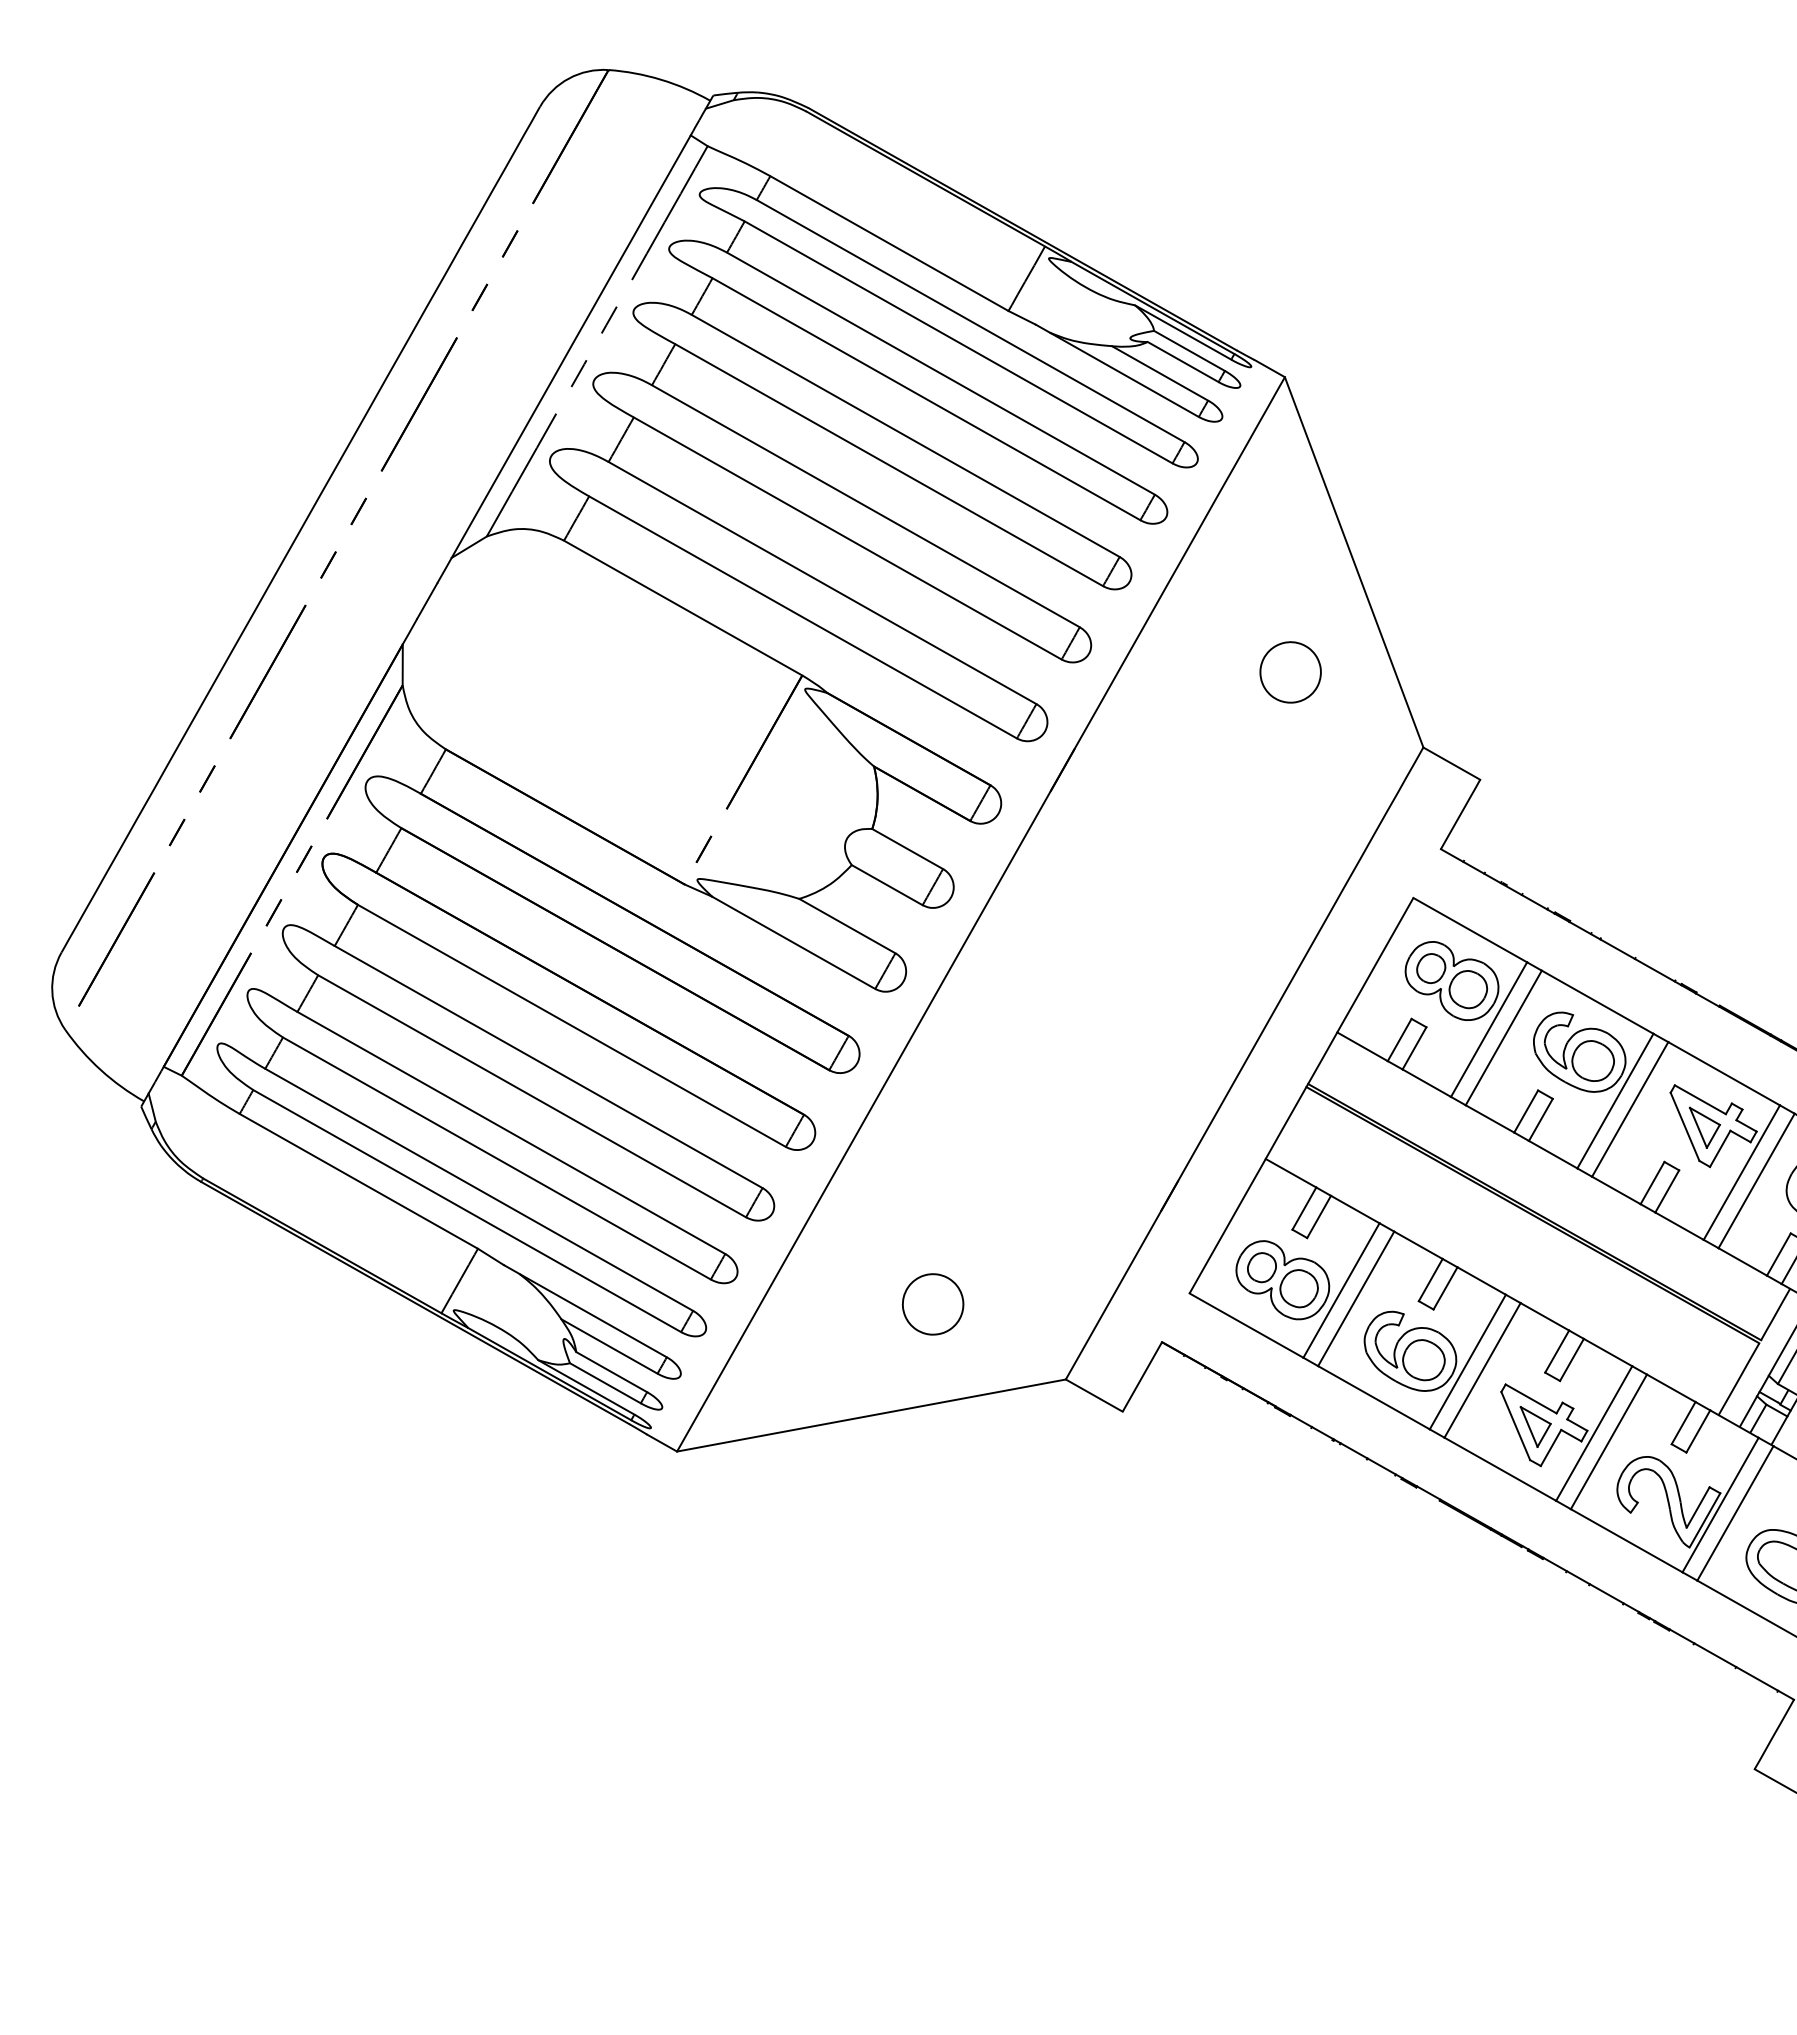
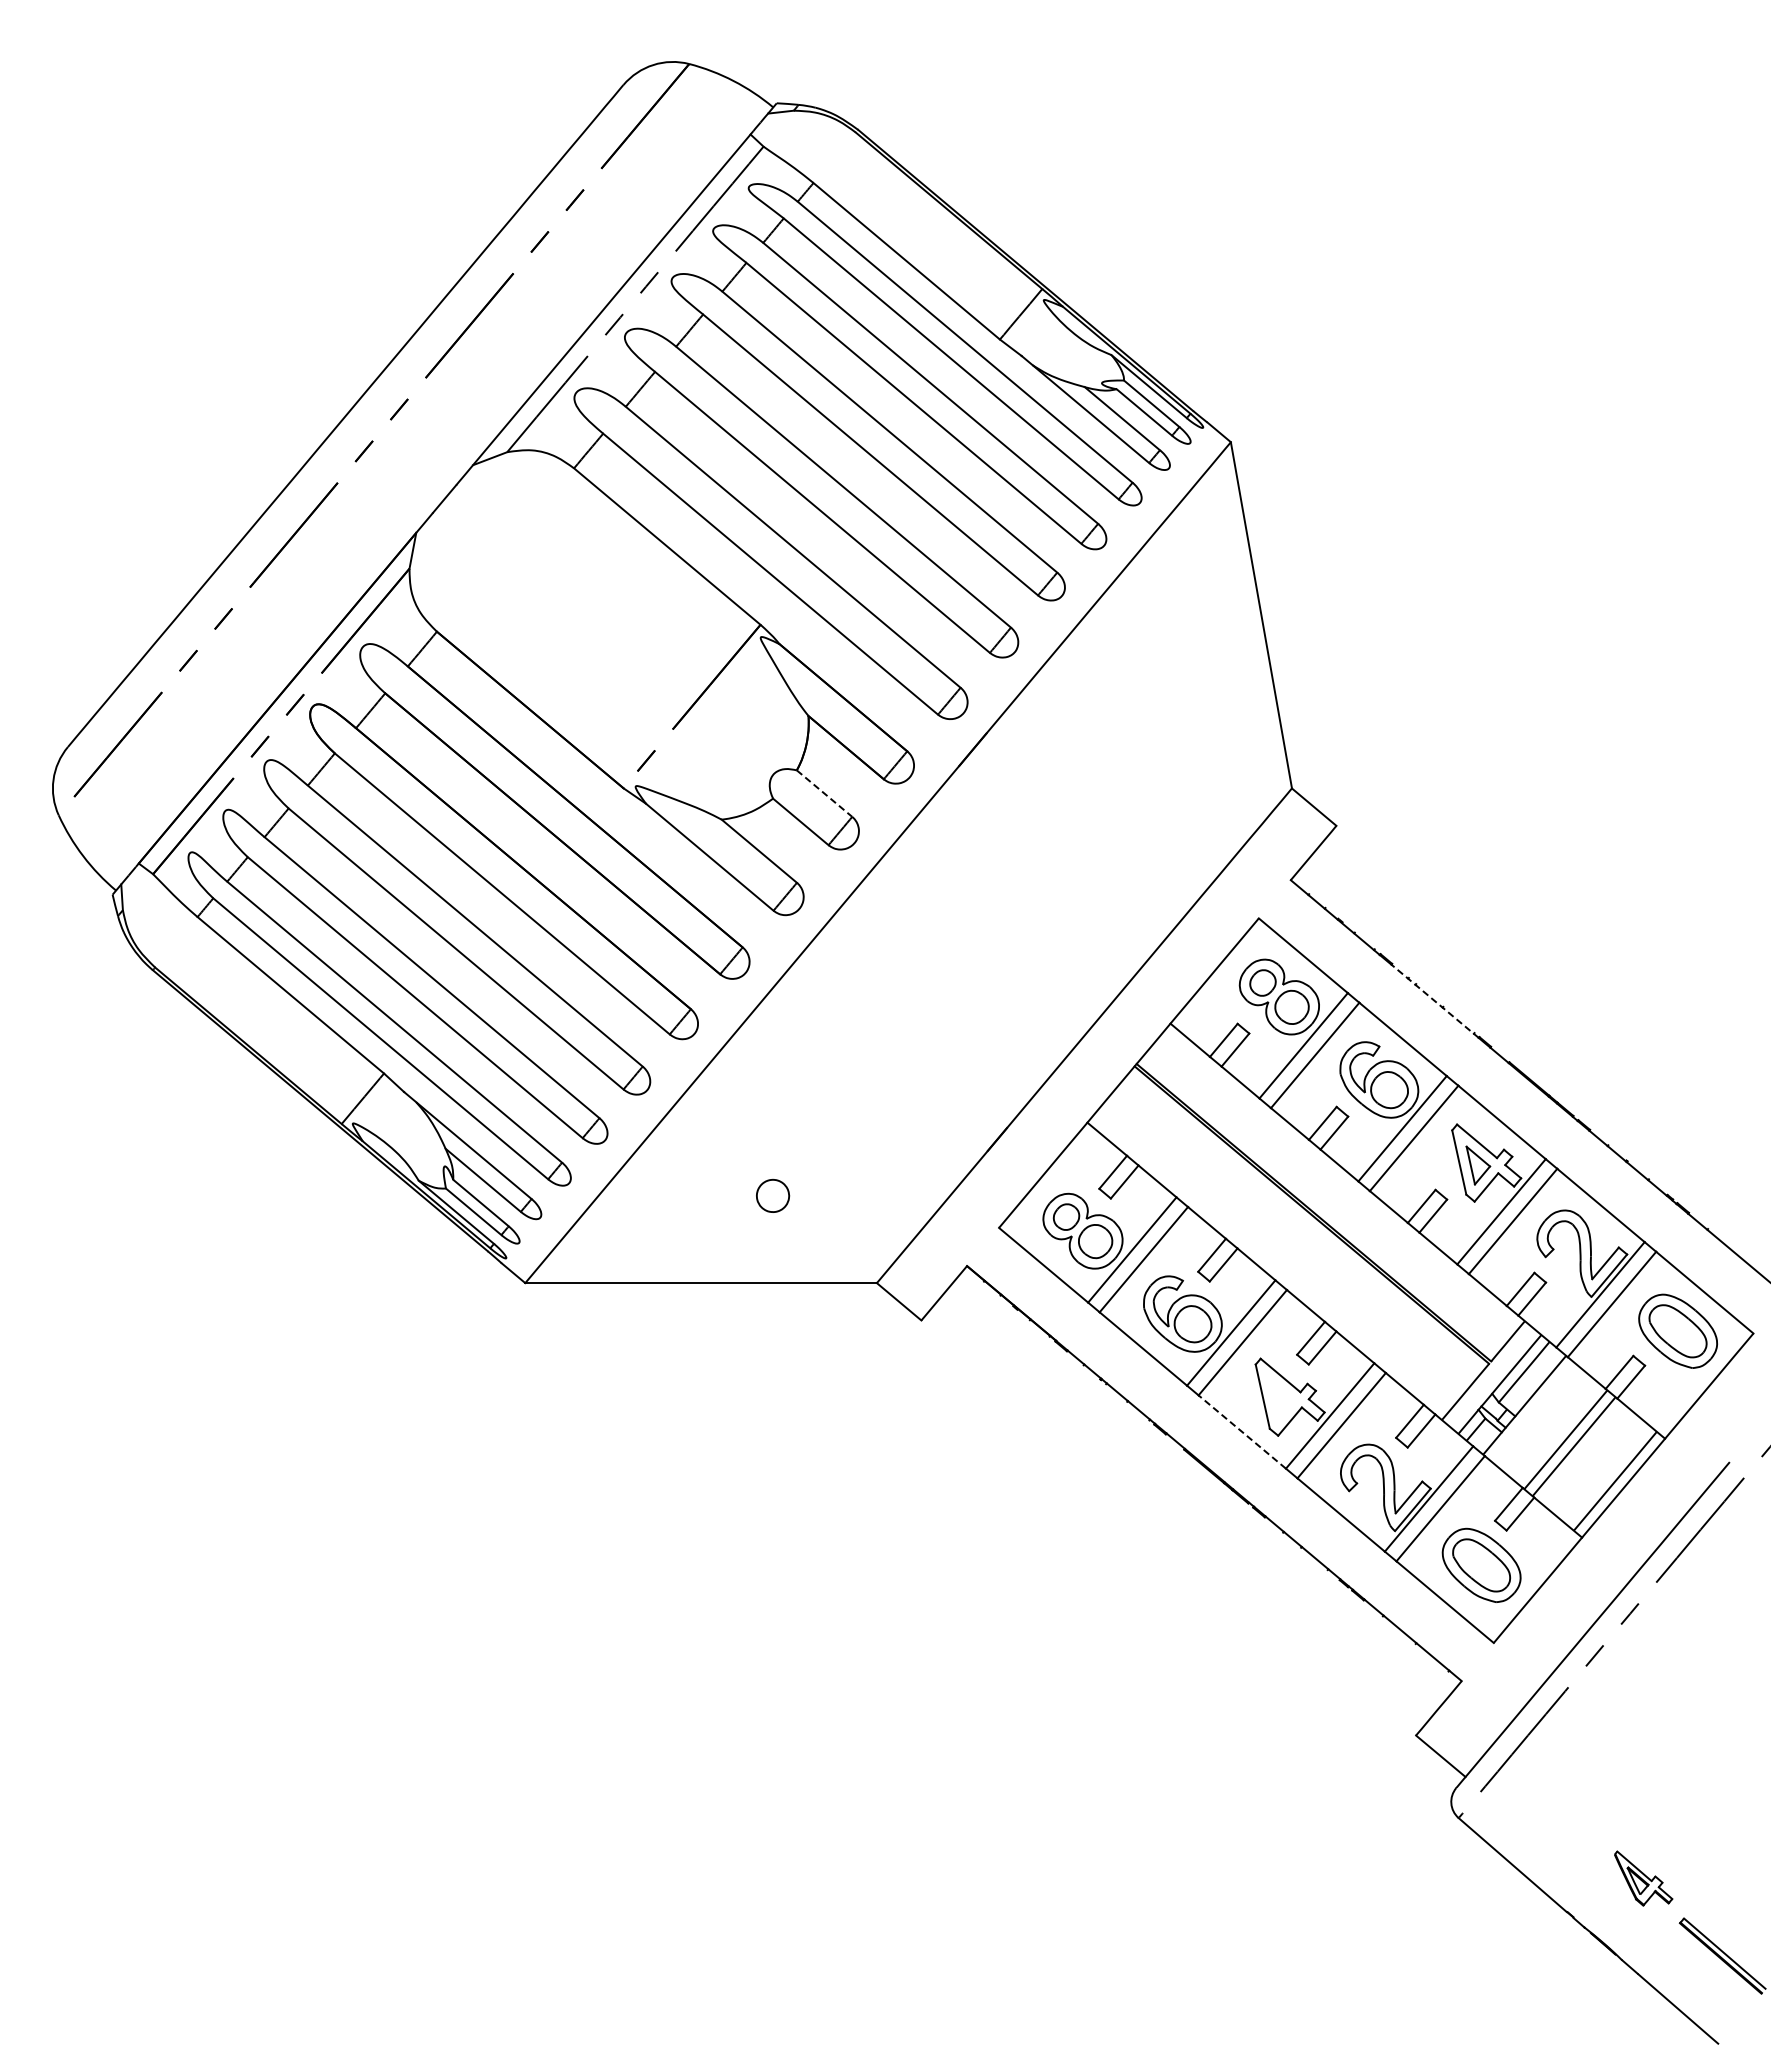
part: (1290, 672) -> (1187, 701), removed
line: (907, 848) -> (824, 793), solid -> dashed
line: (1624, 953) -> (1434, 1001), solid -> dashed
part: (932, 1304) -> (772, 1195), size x0.6
part: (1537, 1425) -> (1281, 1399), removed
line: (1499, 1468) -> (1241, 1431), solid -> dashed

